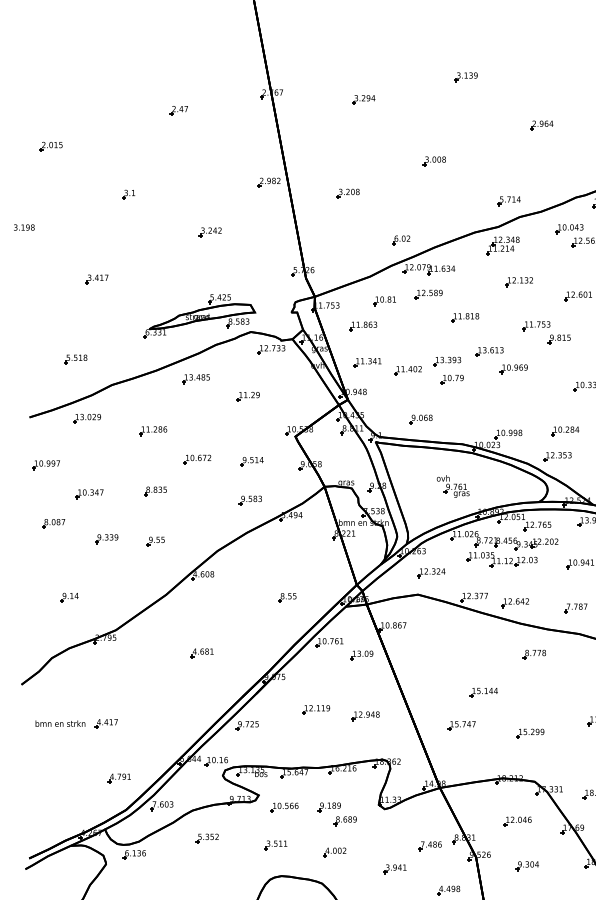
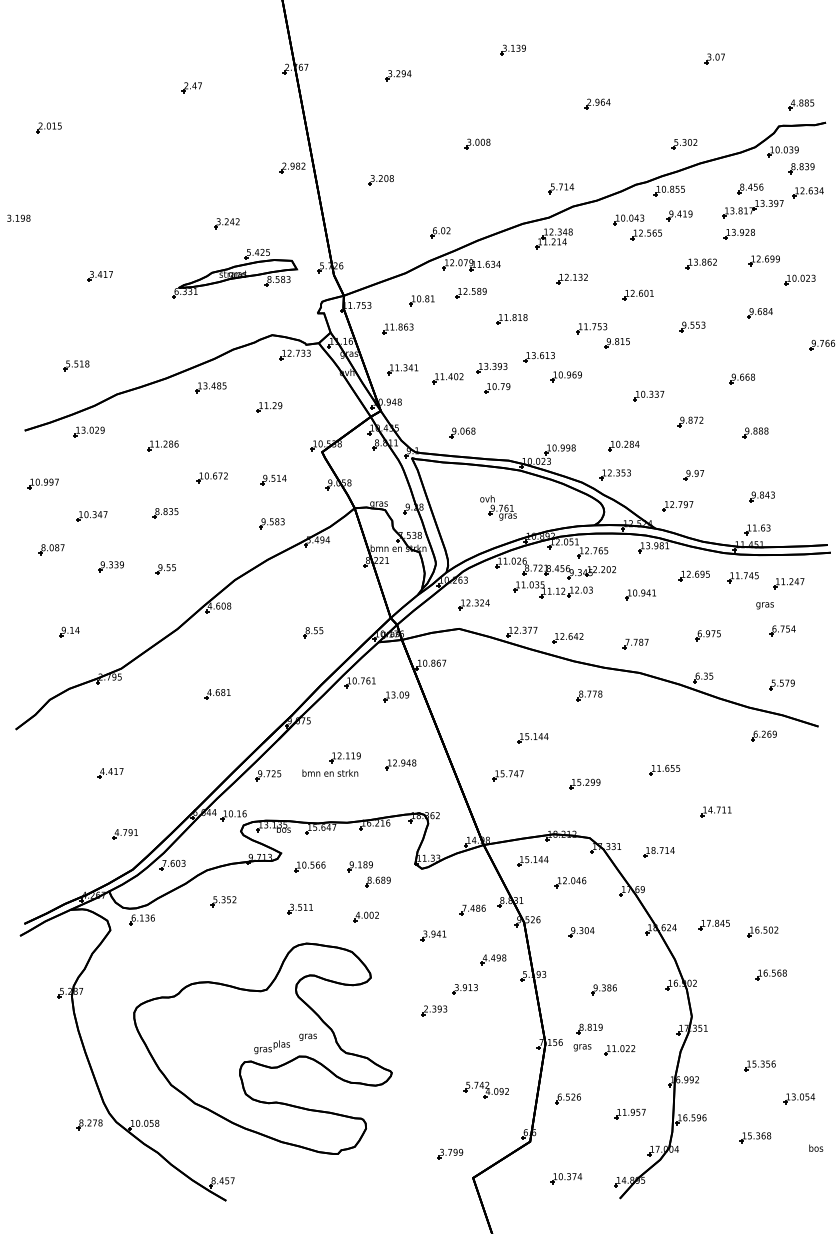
part: (128, 194) -> (135, 181), removed
part: (200, 316) -> (235, 273), moved
text: (60, 723) -> (330, 772), moved
part: (483, 802) -> (532, 861), added

